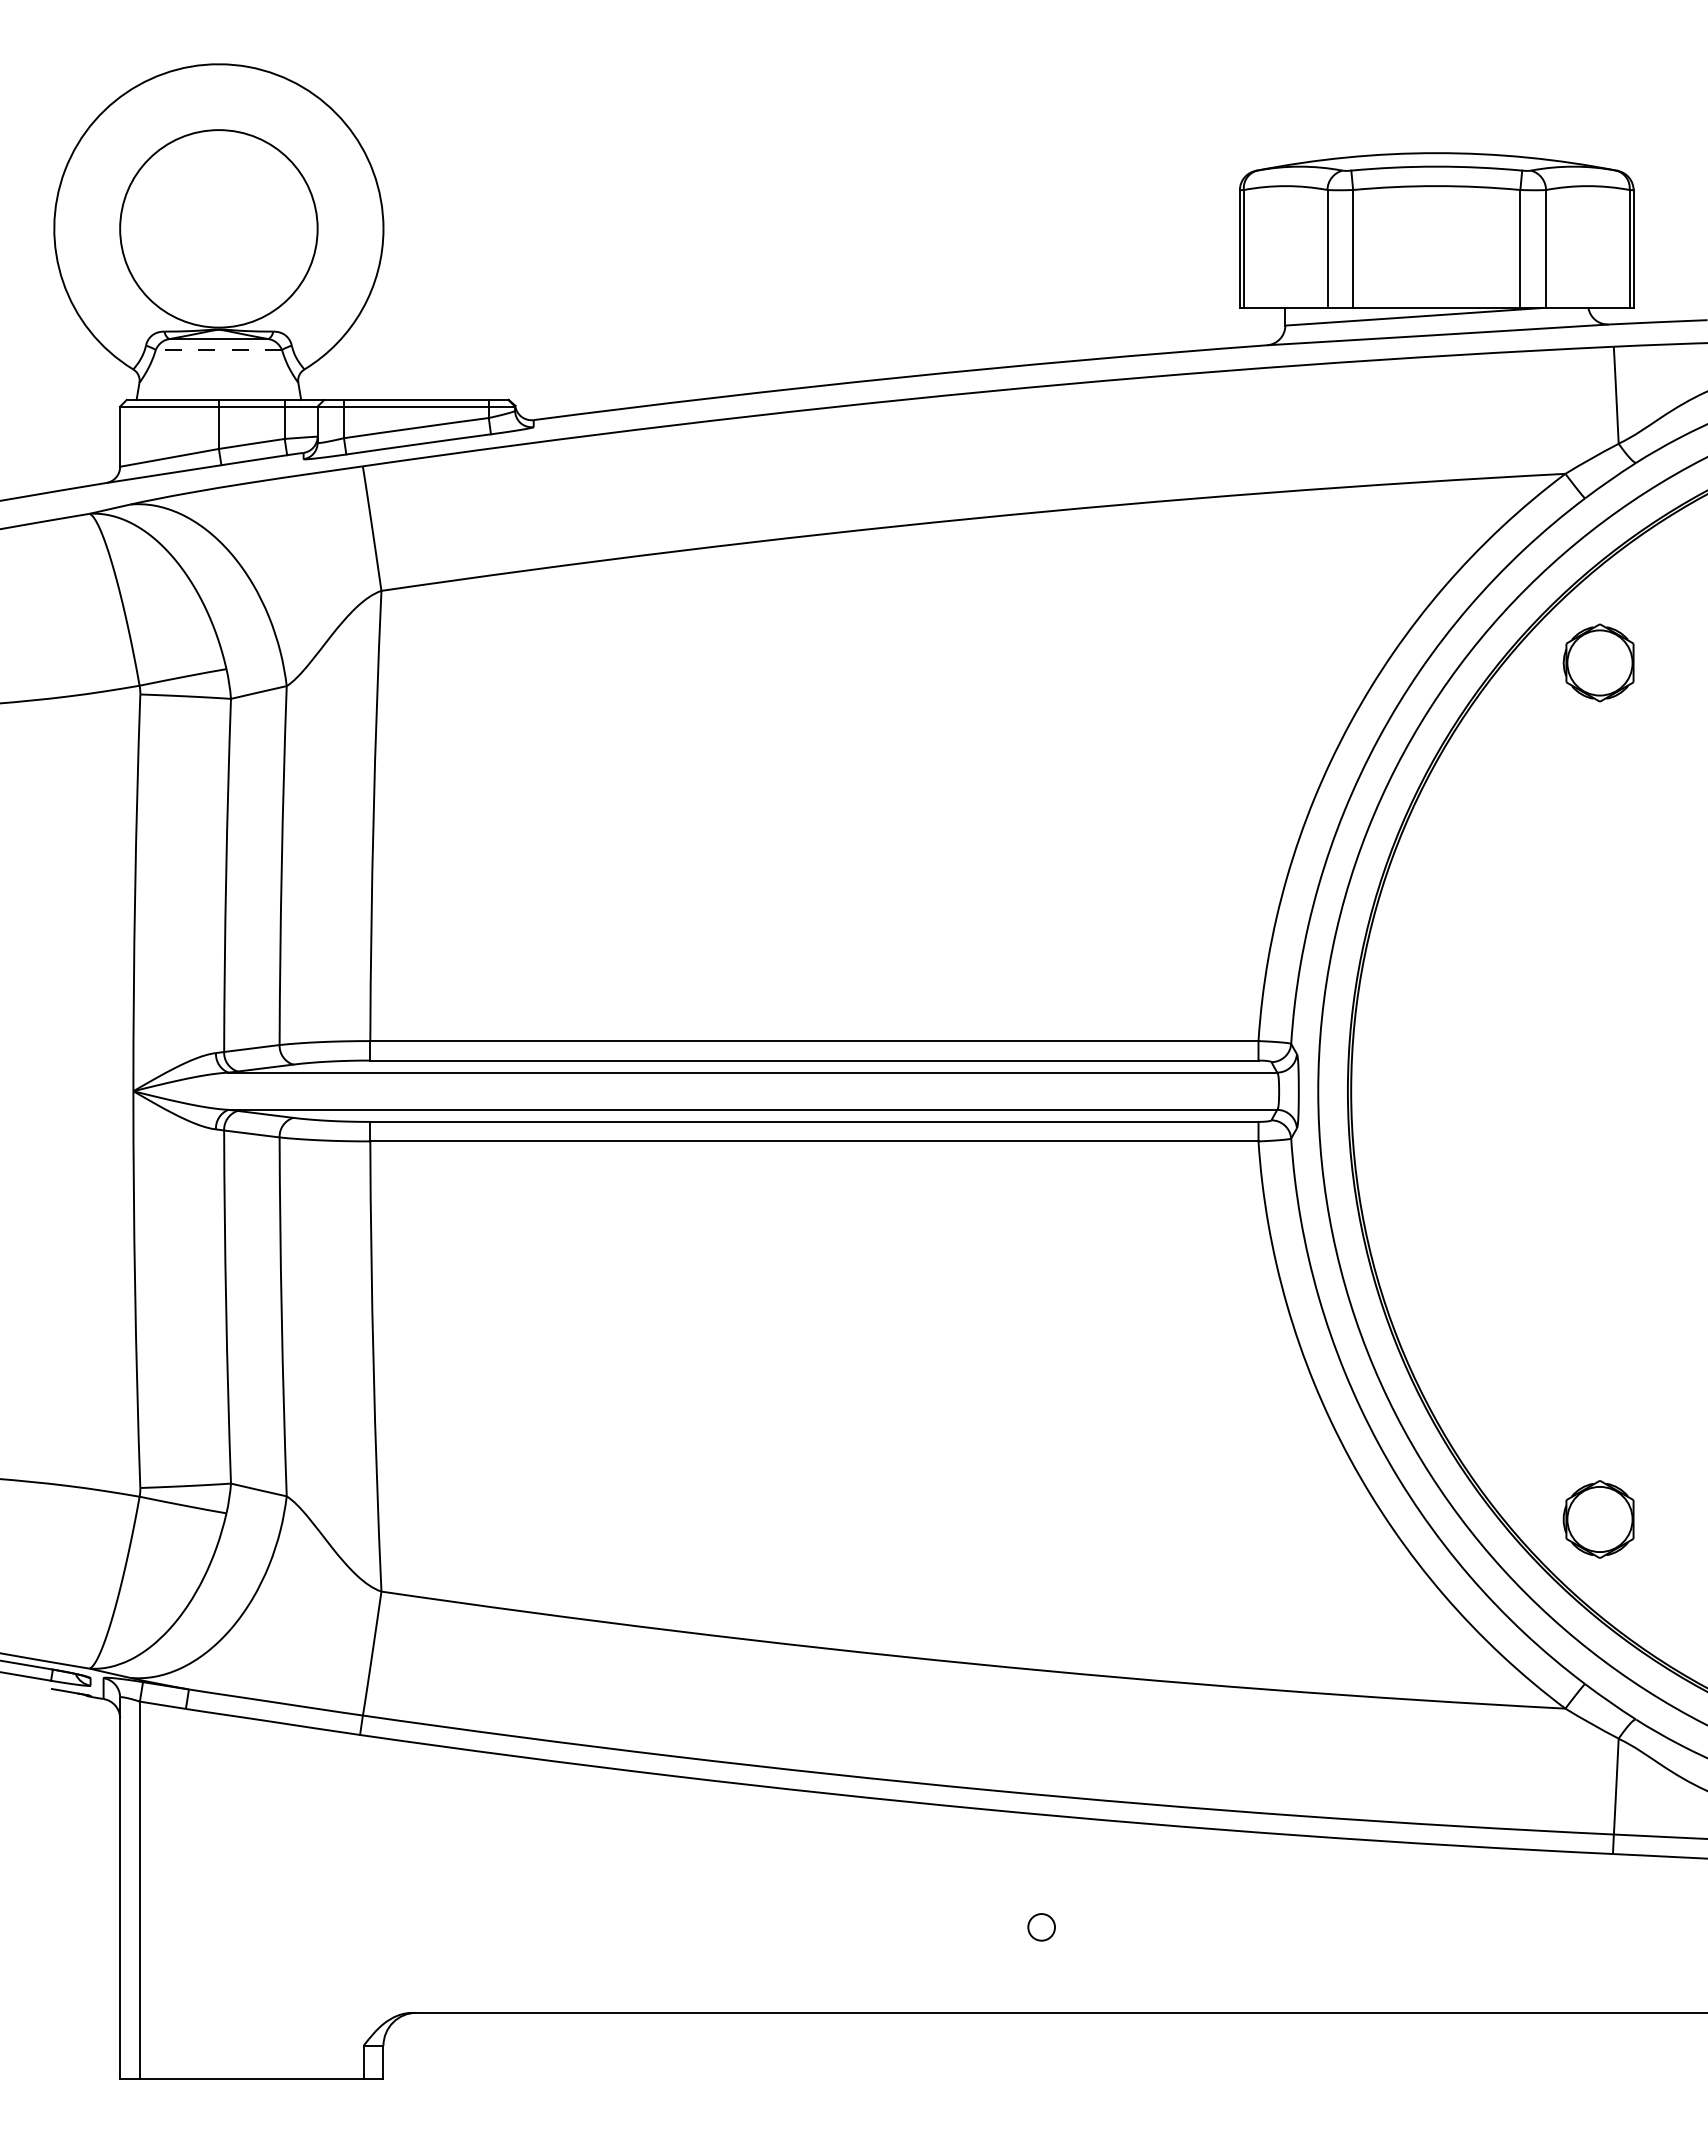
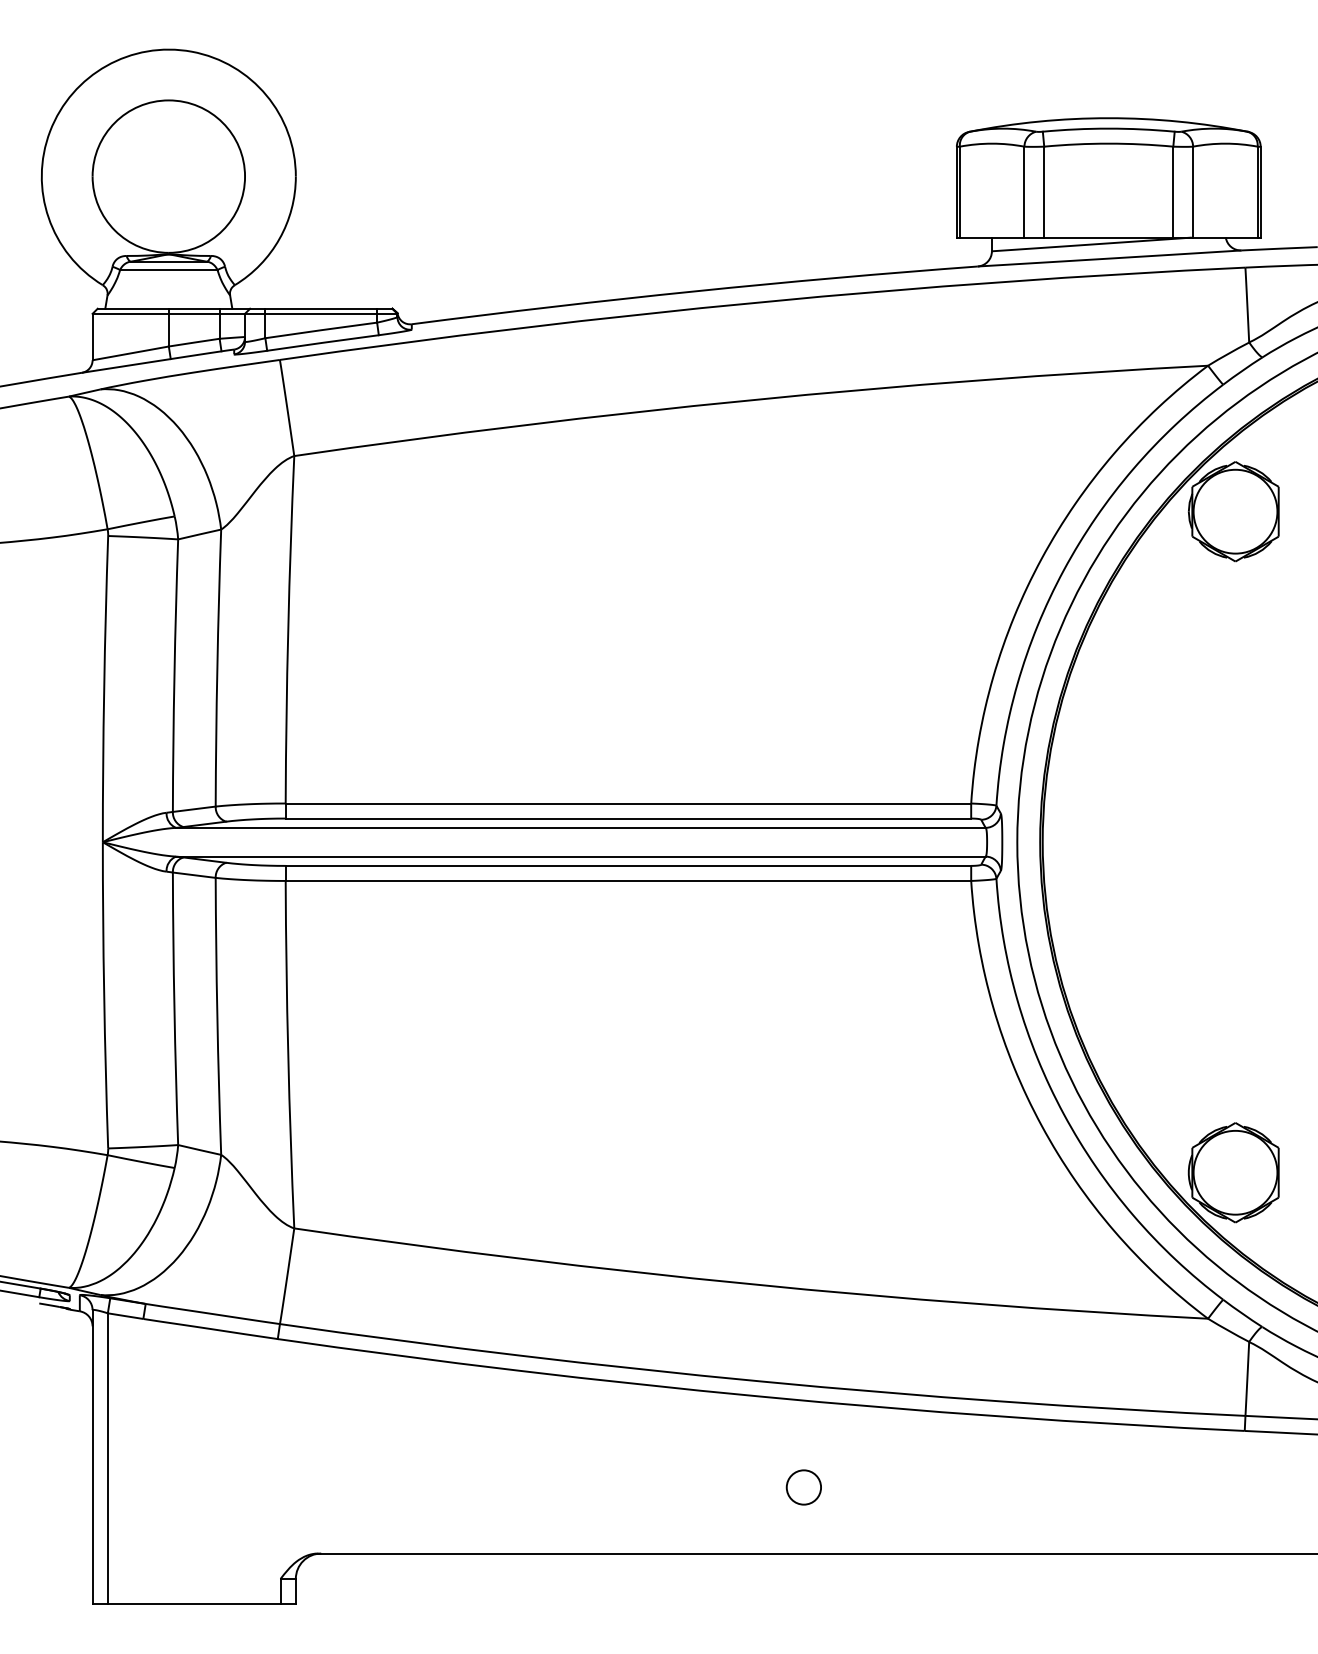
line: (218, 349) -> (168, 269), dashed -> solid
part: (1598, 662) -> (1233, 511), size x1.67
part: (1598, 1519) -> (1233, 1172), size x1.67
circle: (1041, 1927) -> (803, 1487), size x1.67

